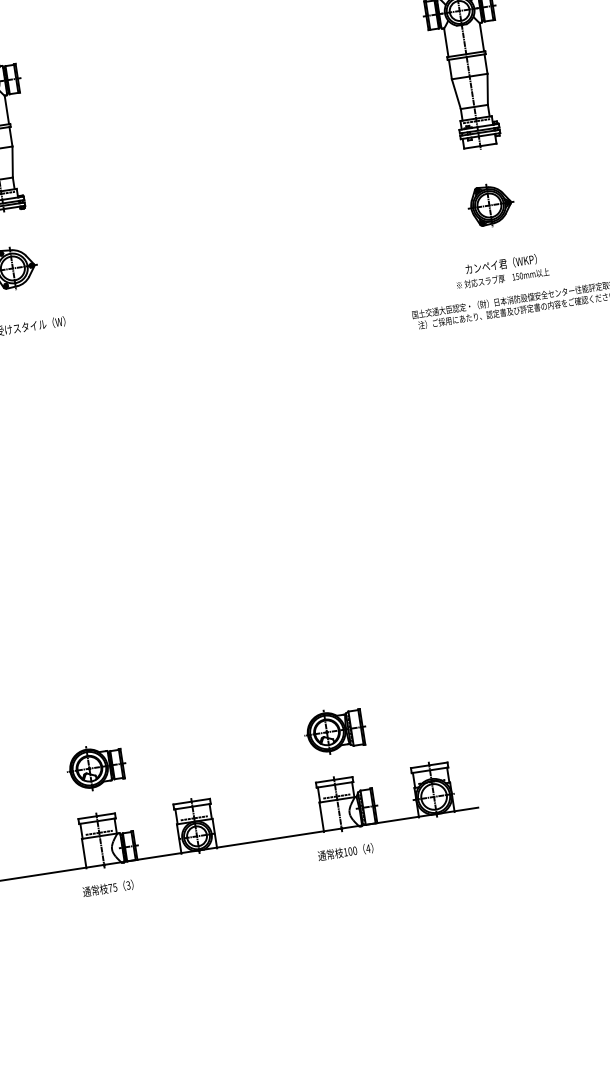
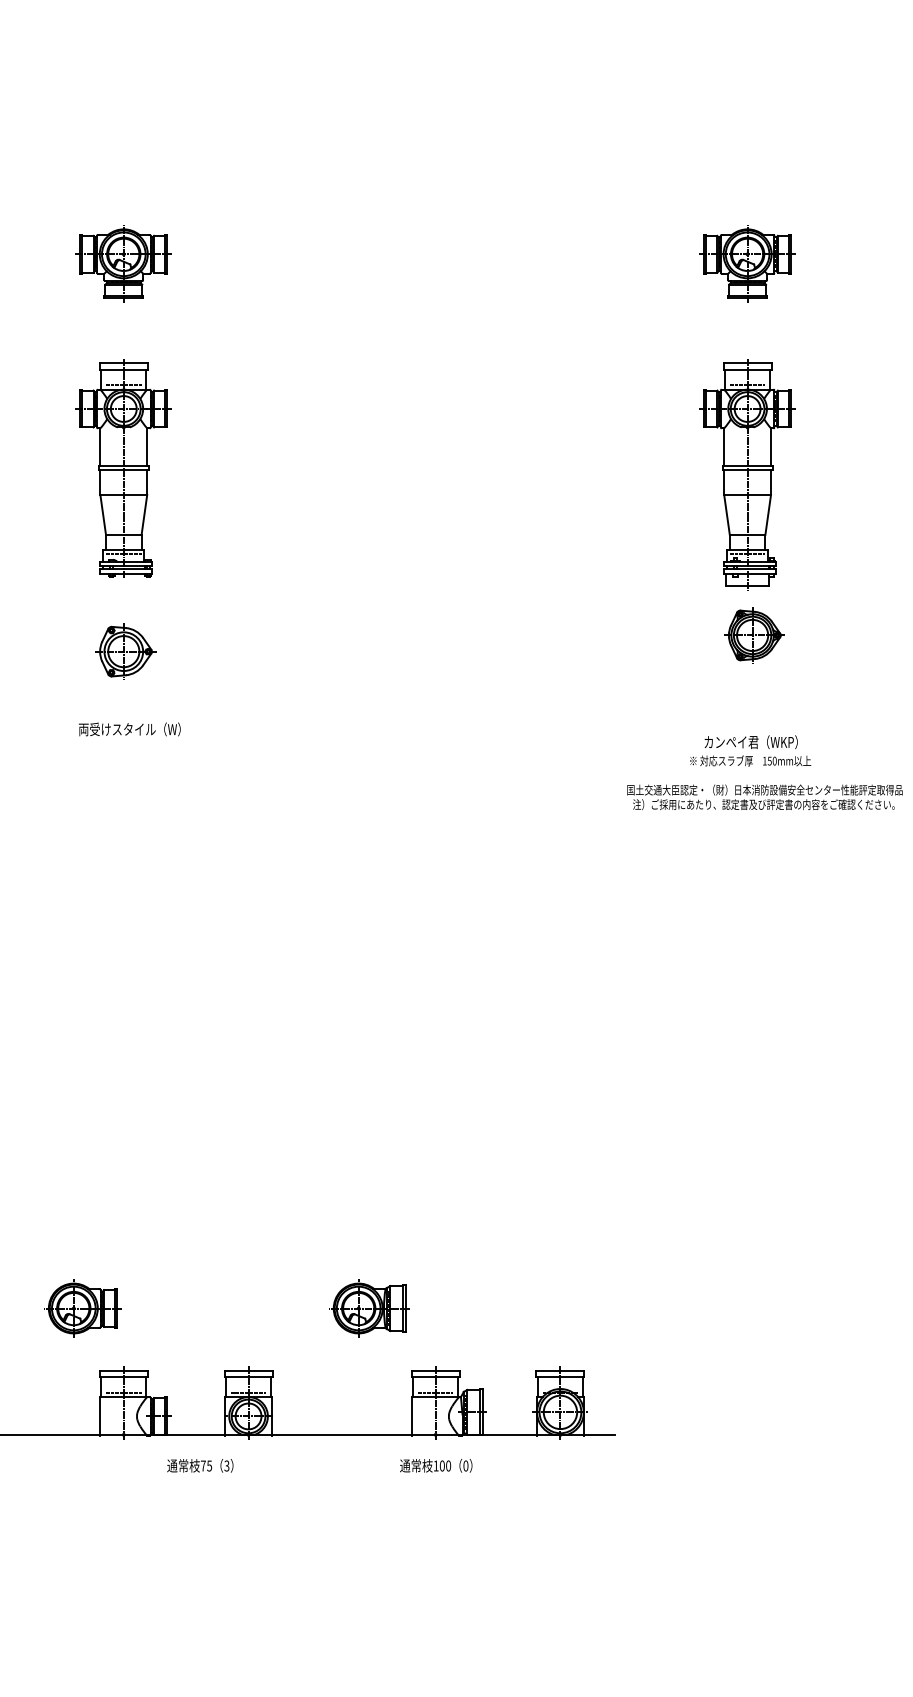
part: (490, 205) -> (754, 635), moved
part: (335, 731) -> (369, 1308), moved
part: (96, 767) -> (82, 1308), moved
text: (367, 848) -> (465, 1465), 4 -> 0
text: (108, 888) -> (200, 1465), moved

